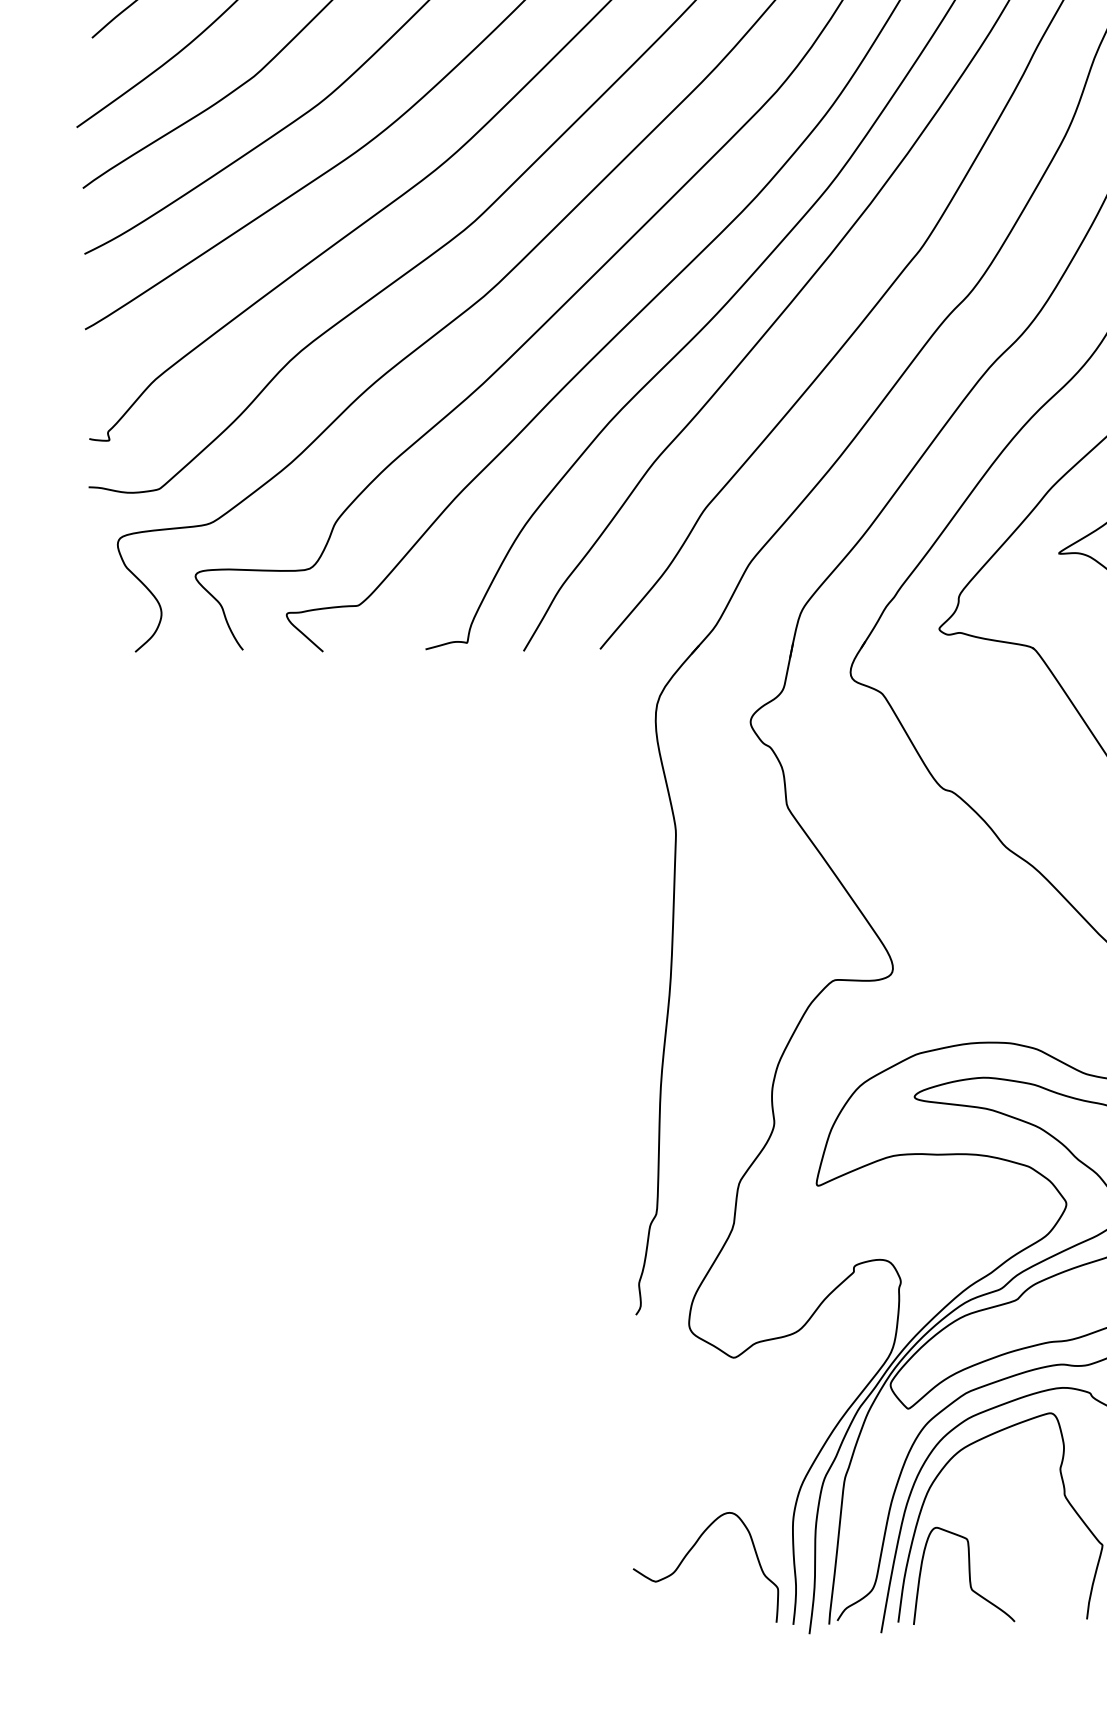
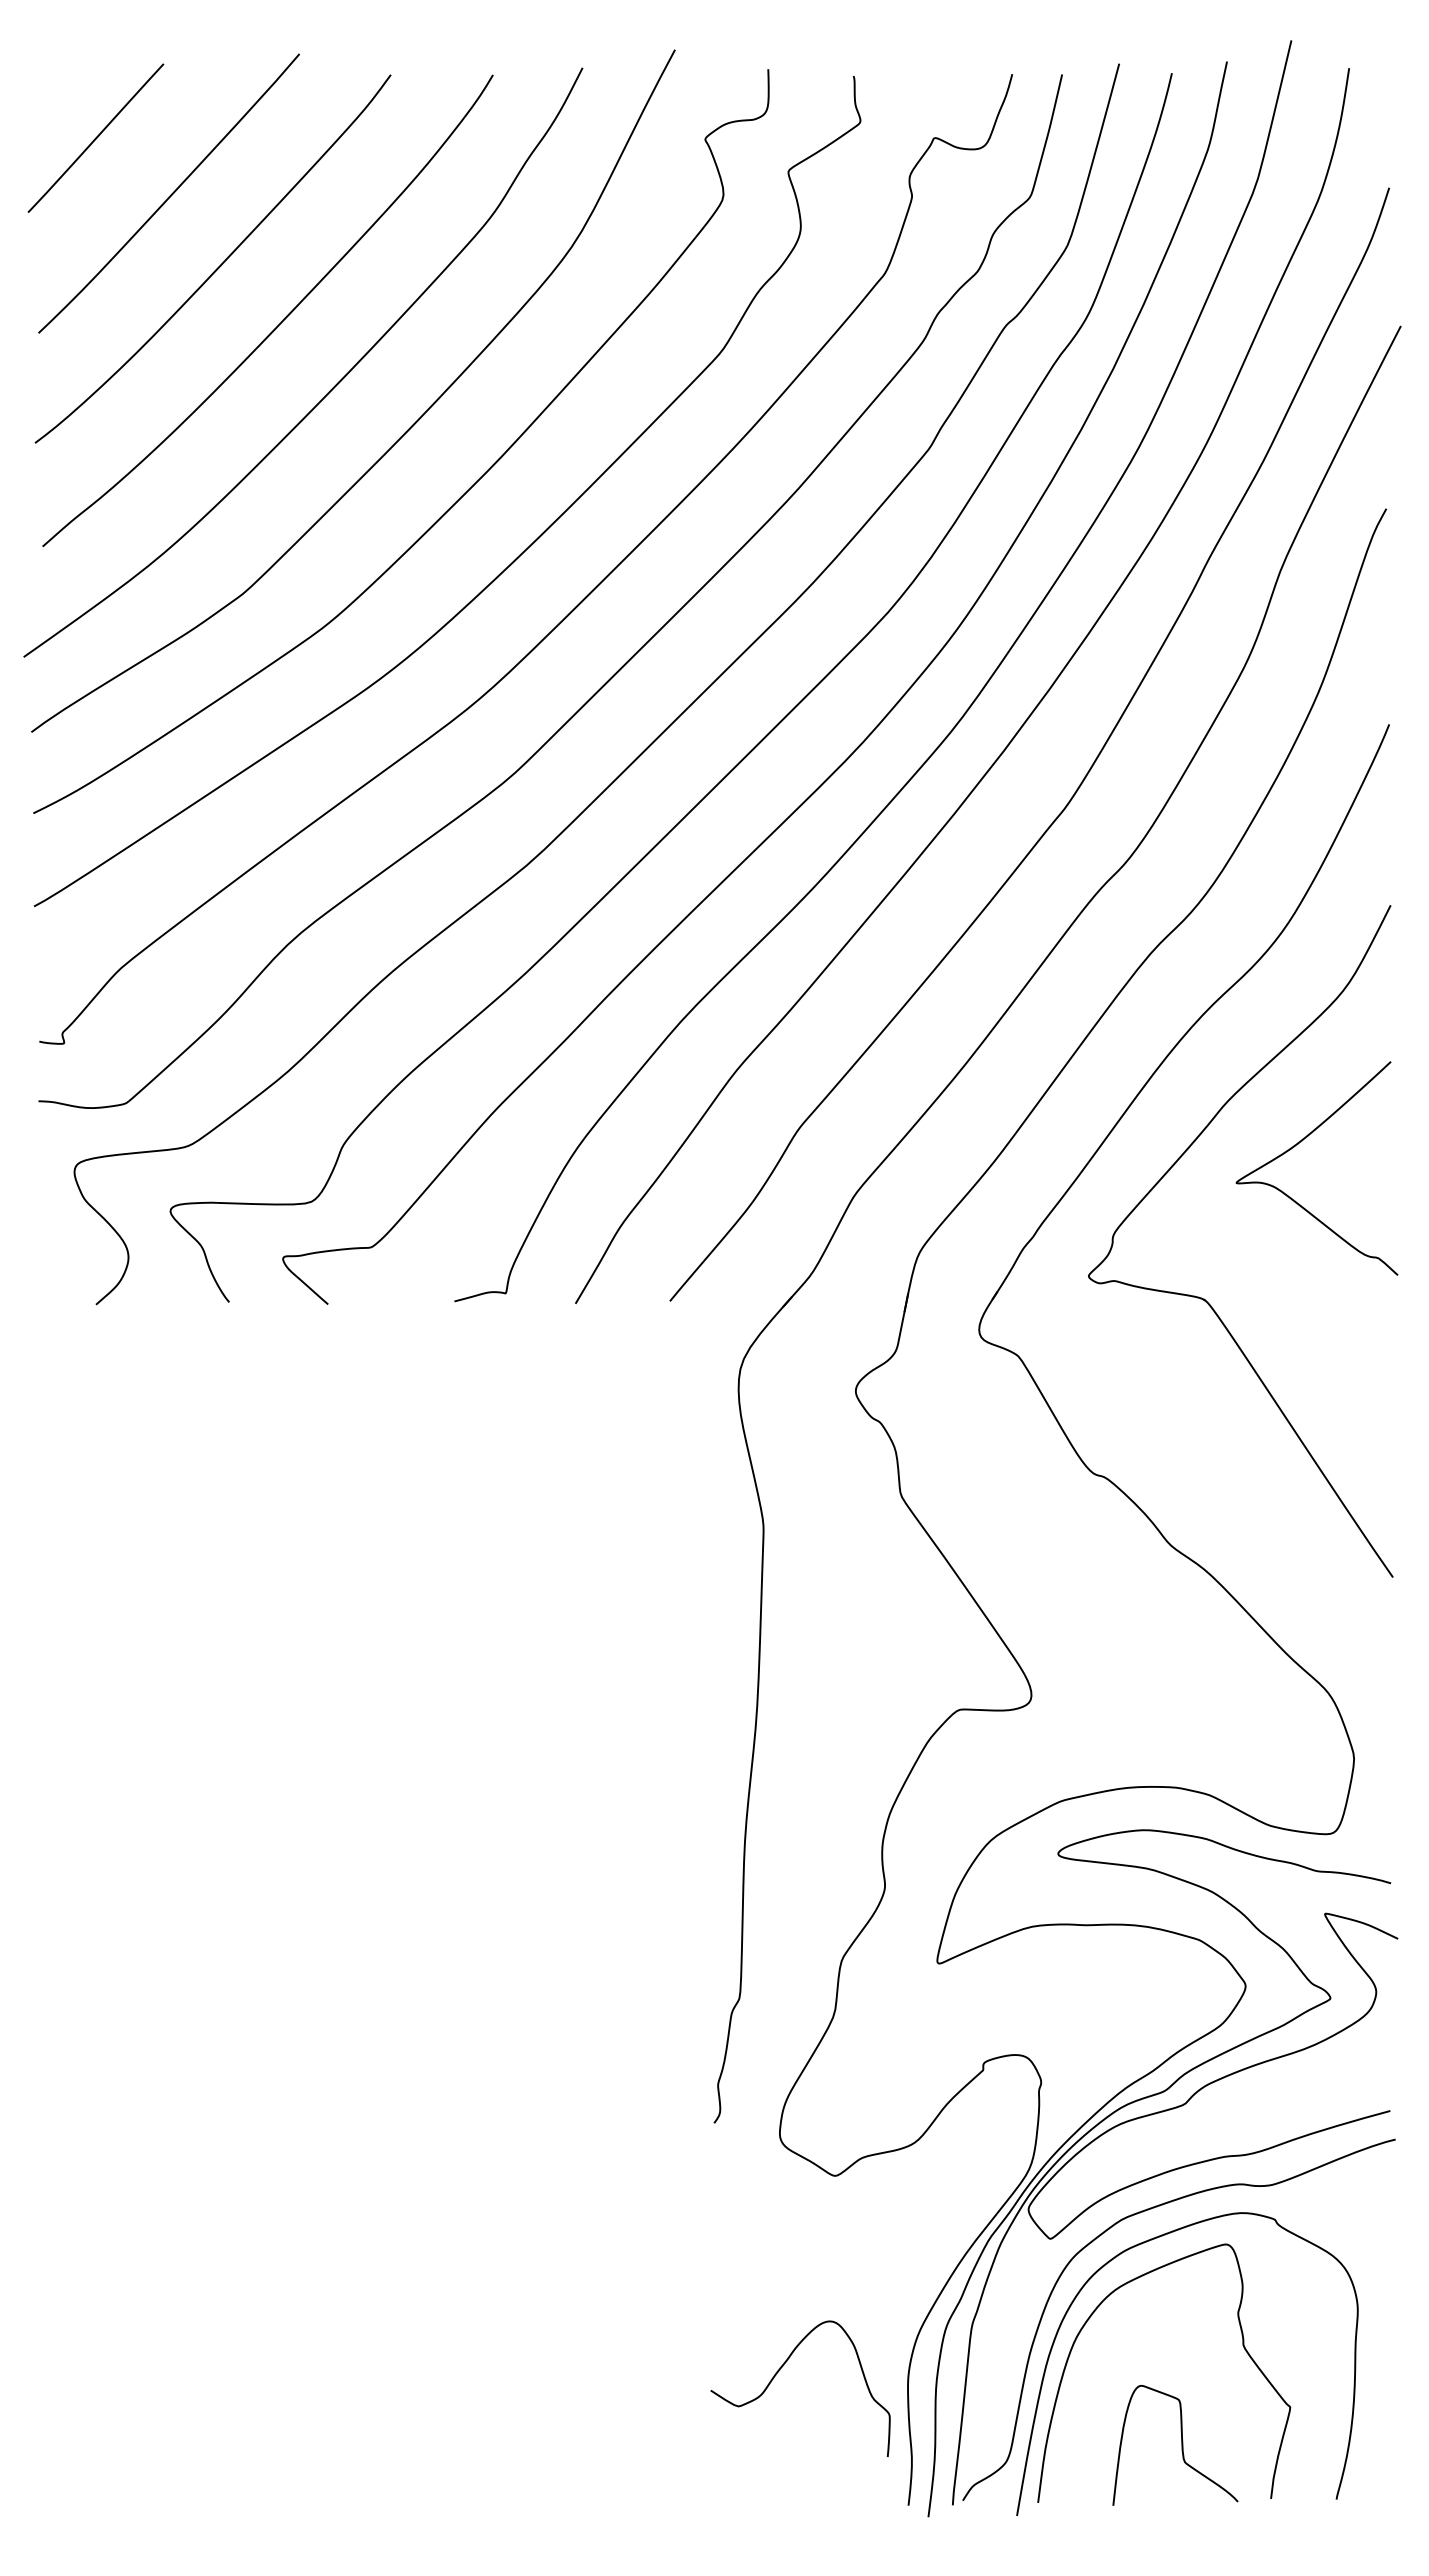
curve: (688, 1553) -> (779, 2371), moved
curve: (969, 1576) -> (1181, 2445), moved

